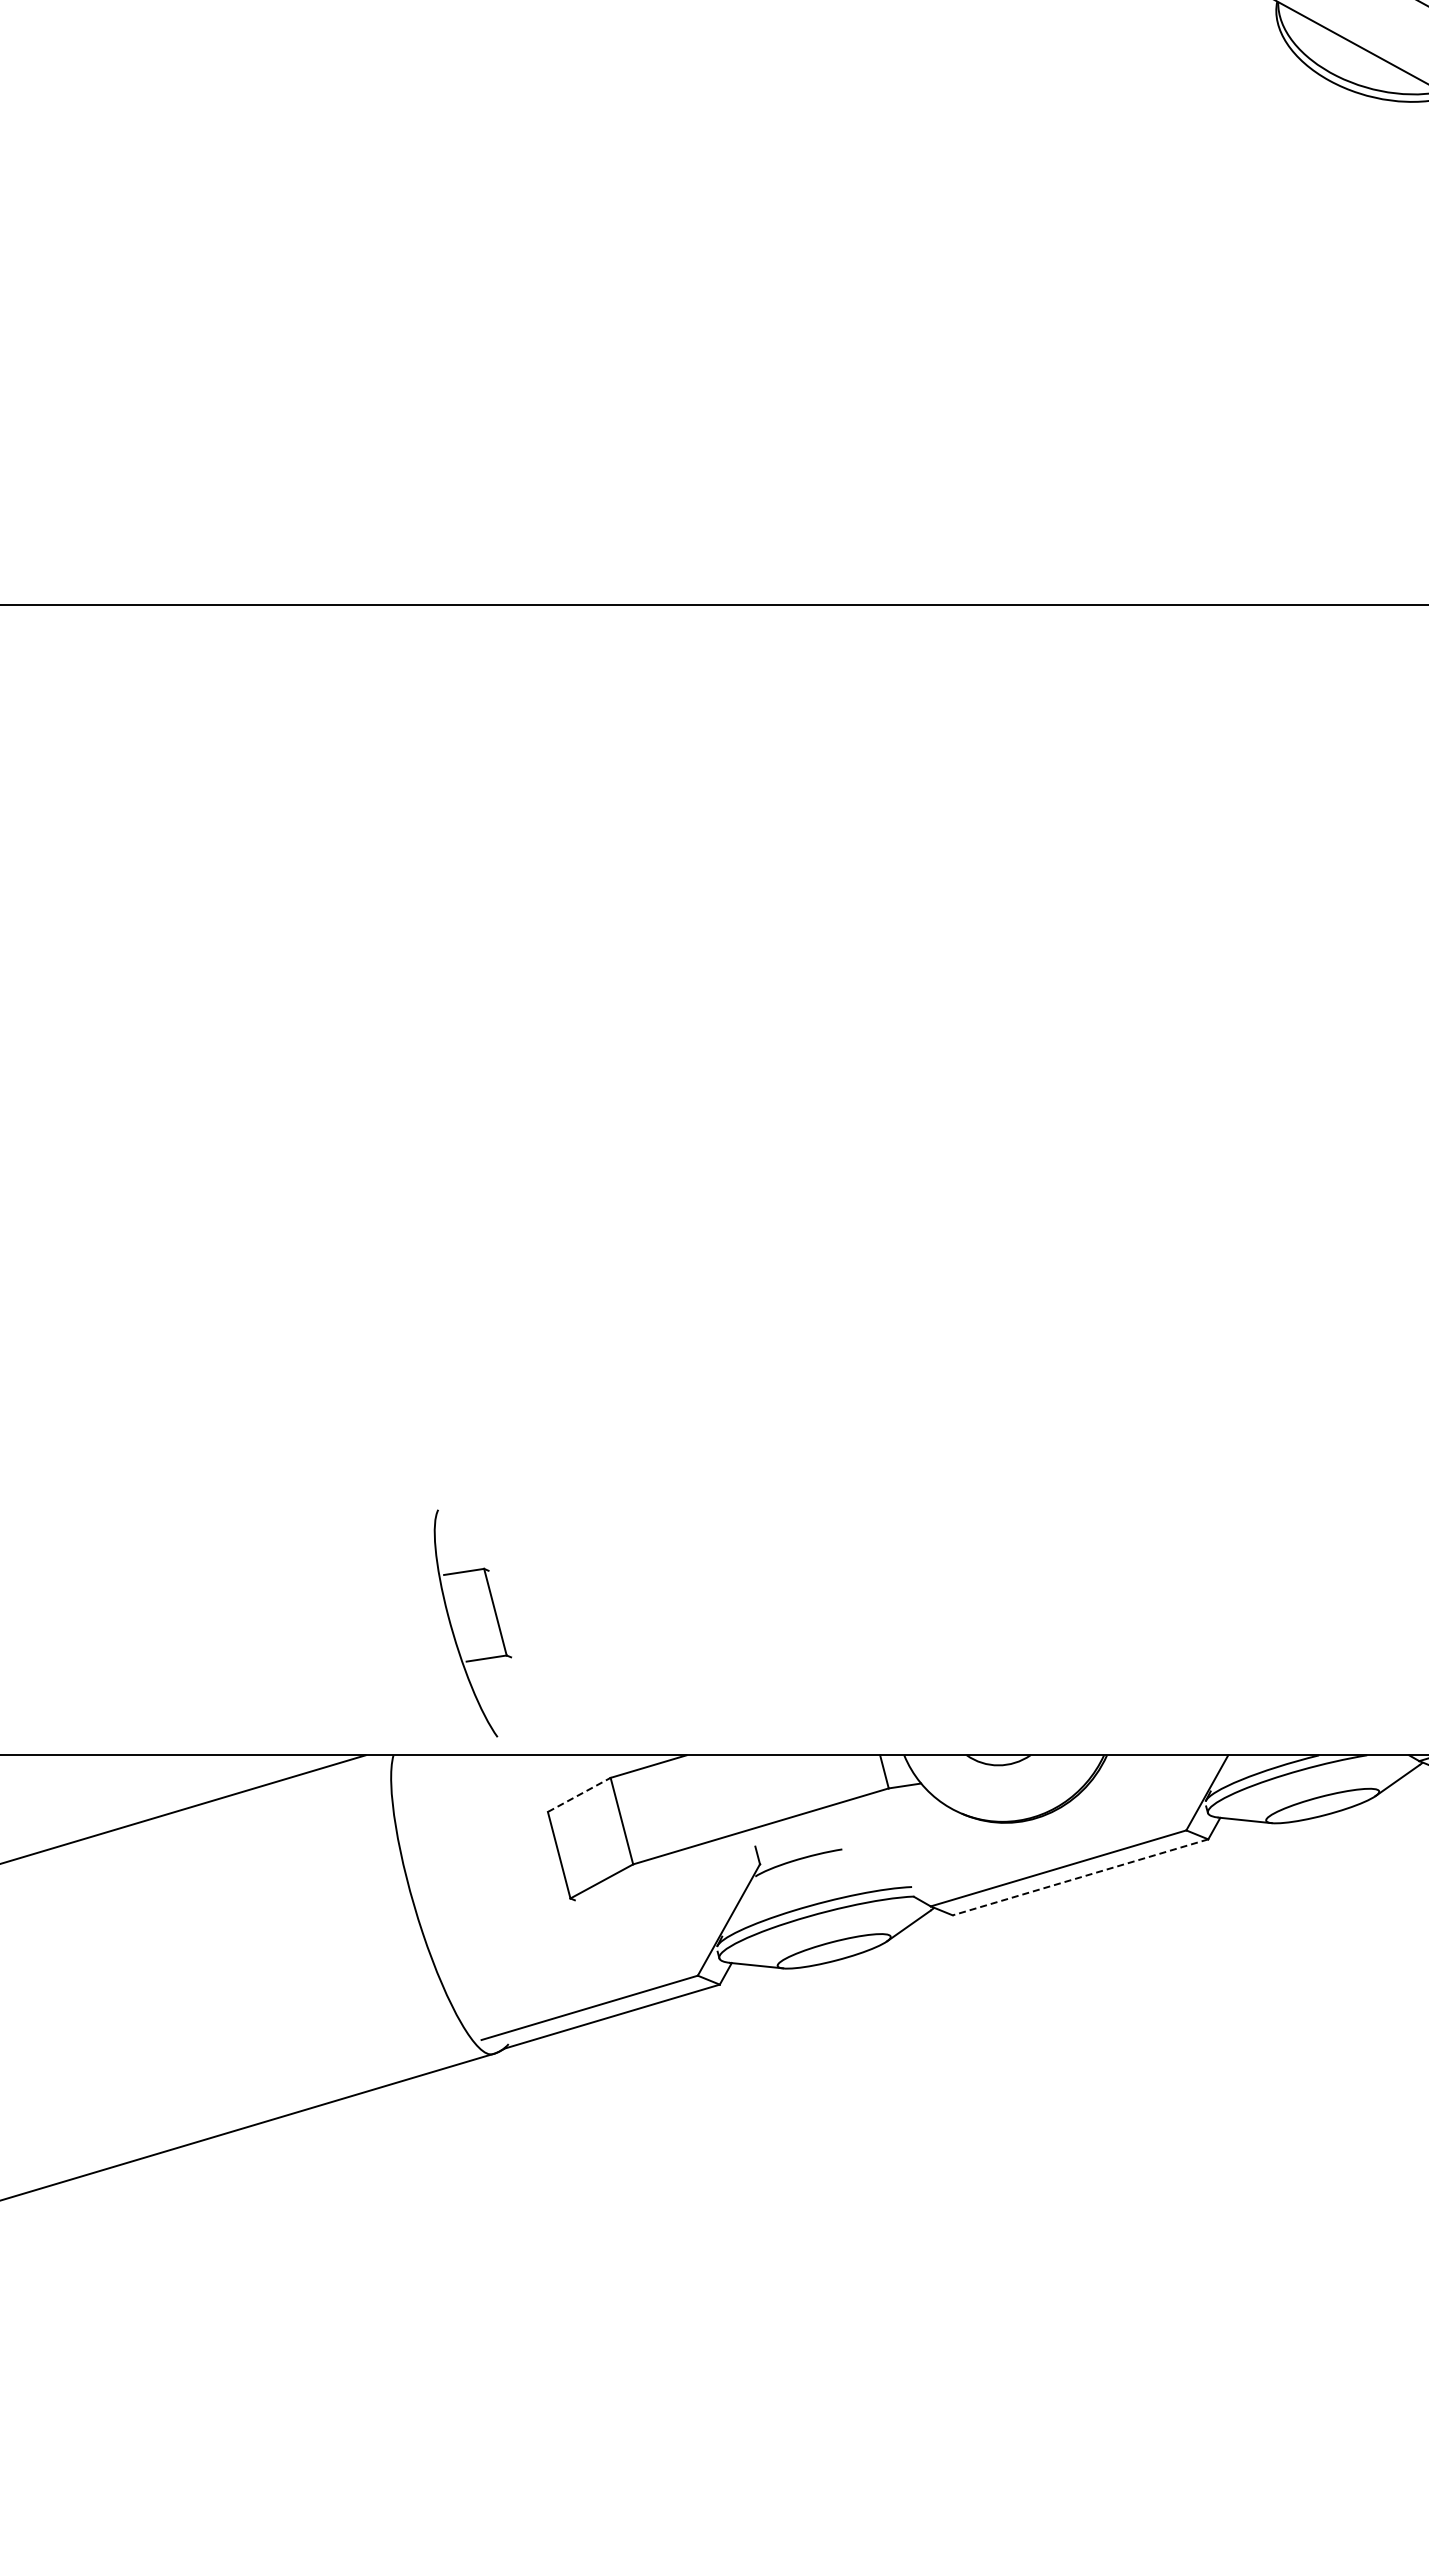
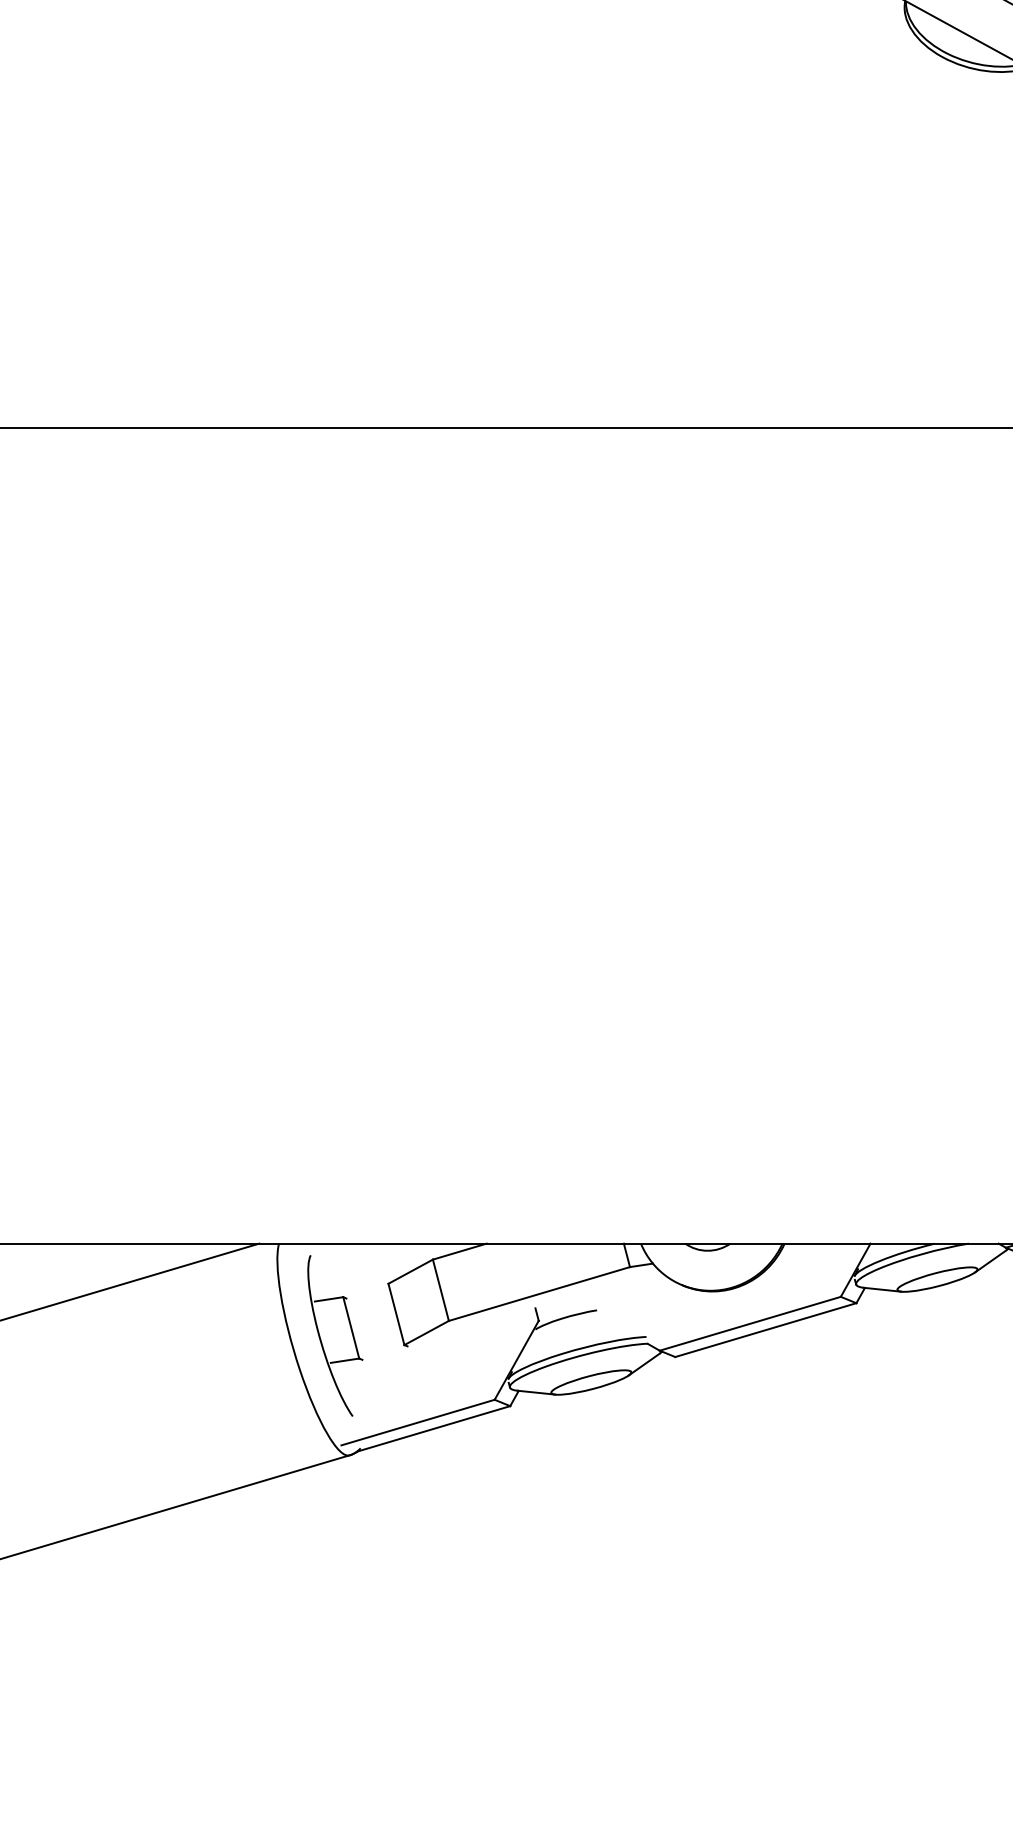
part: (452, 1626) -> (320, 1338), moved
line: (579, 1794) -> (410, 1271), dashed -> solid
line: (1080, 1877) -> (765, 1330), dashed -> solid

